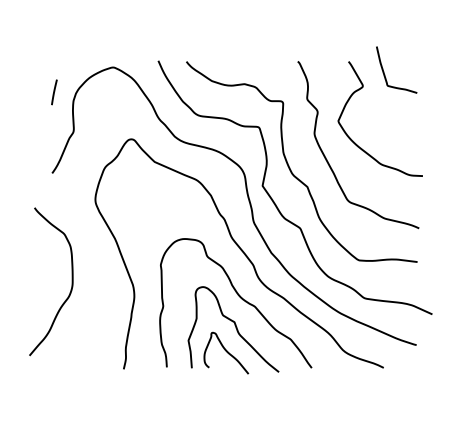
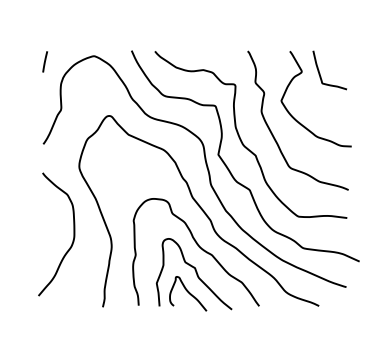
curve: (385, 73) -> (320, 73), moved
line: (53, 91) -> (44, 61), moved
curve: (71, 281) -> (73, 234), moved

